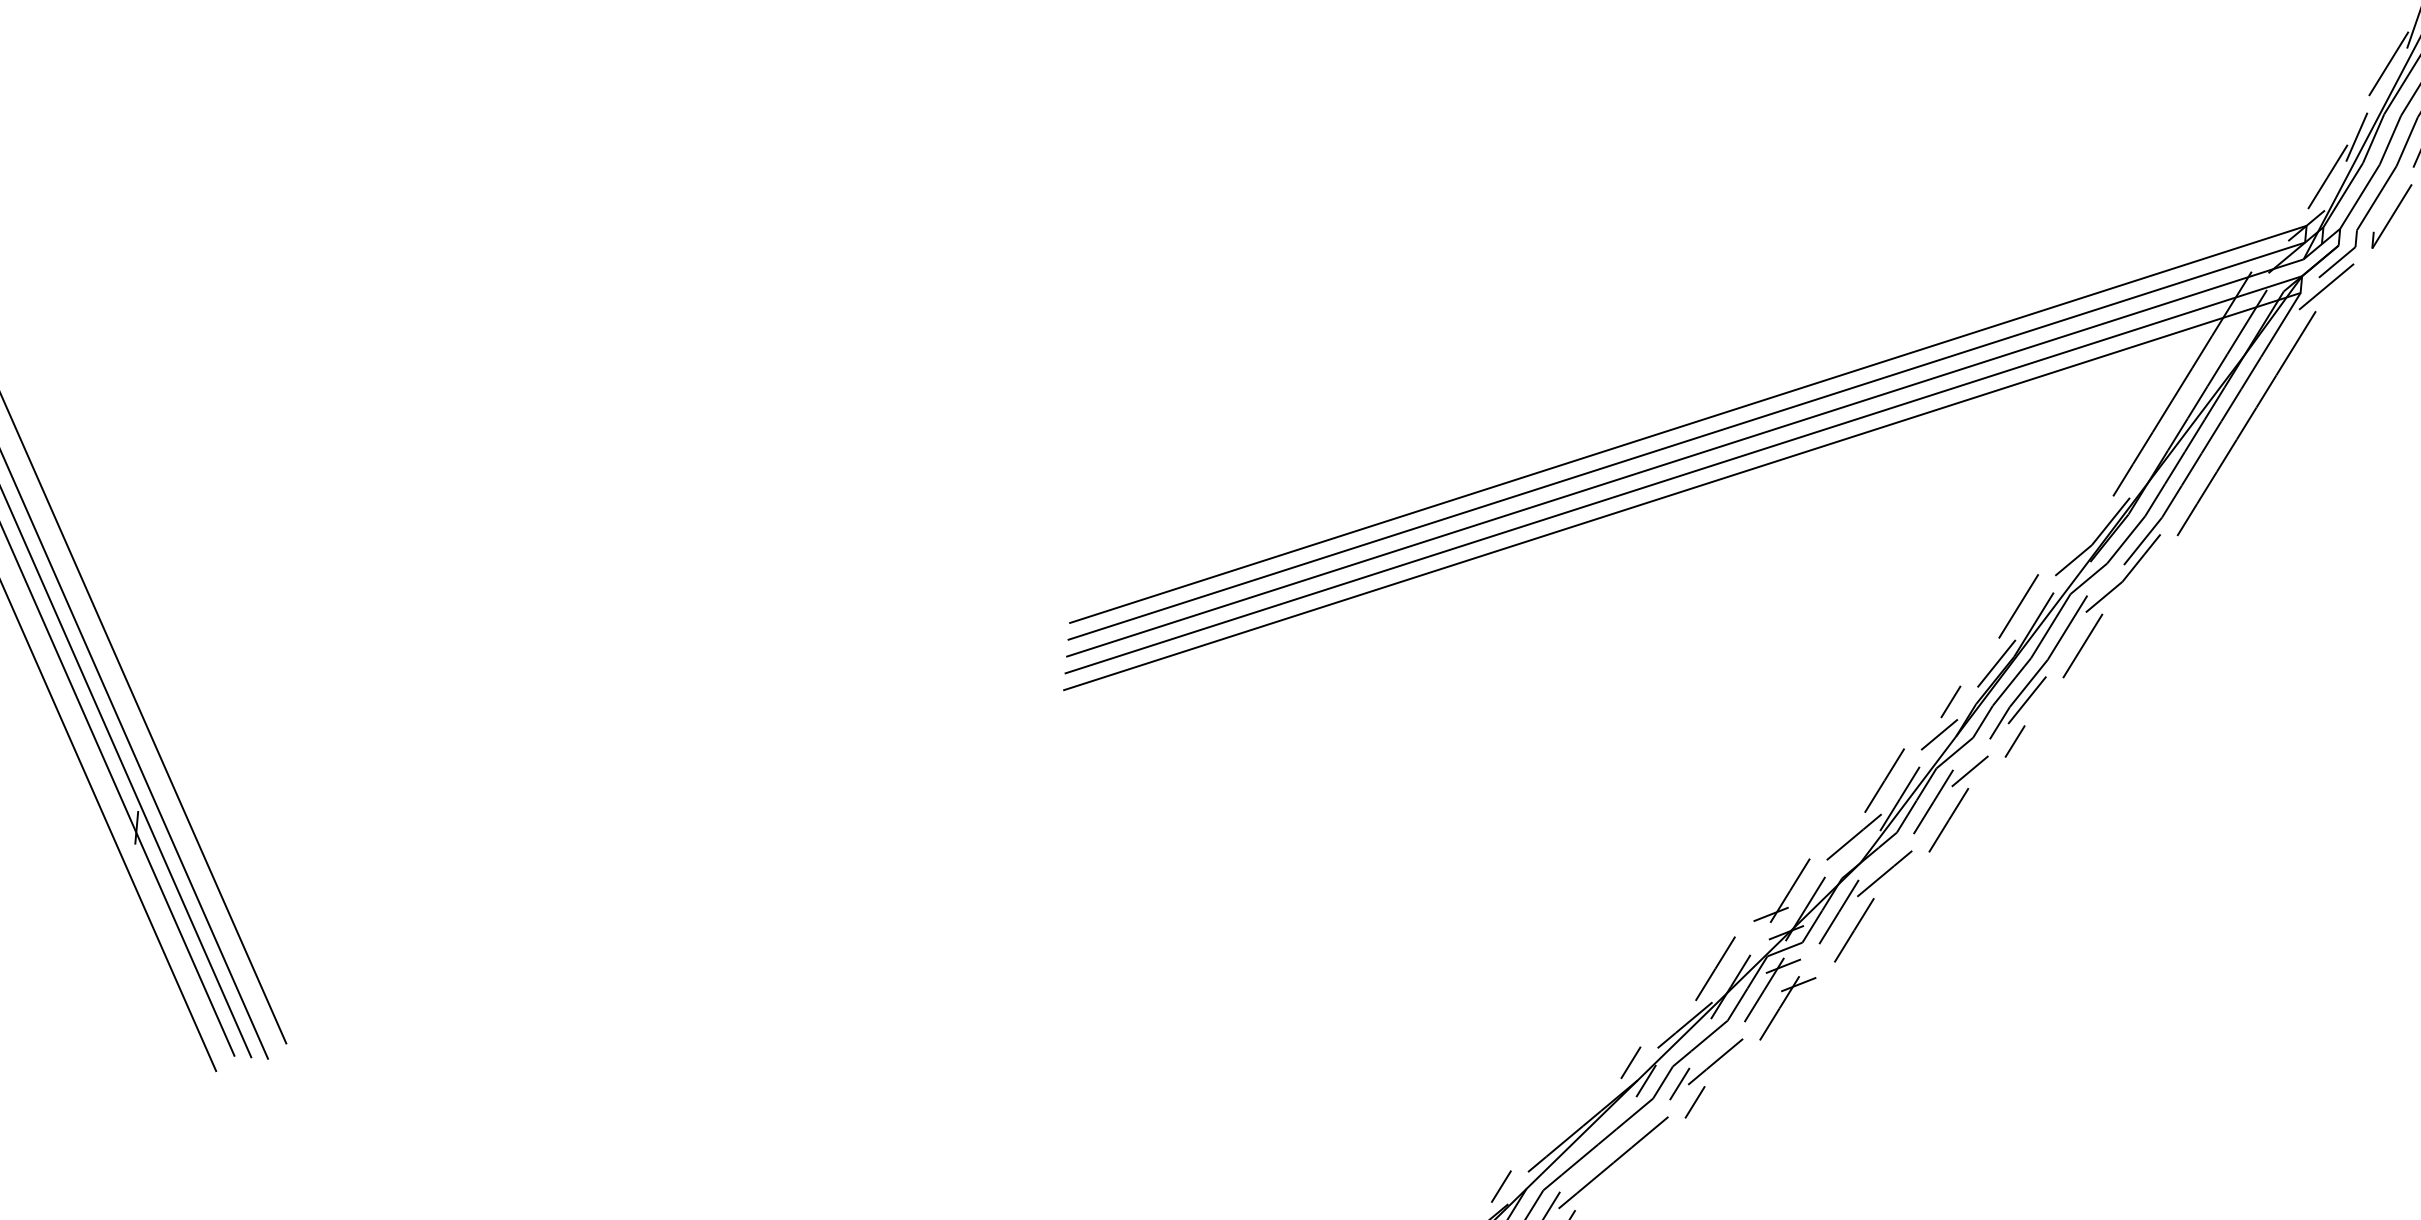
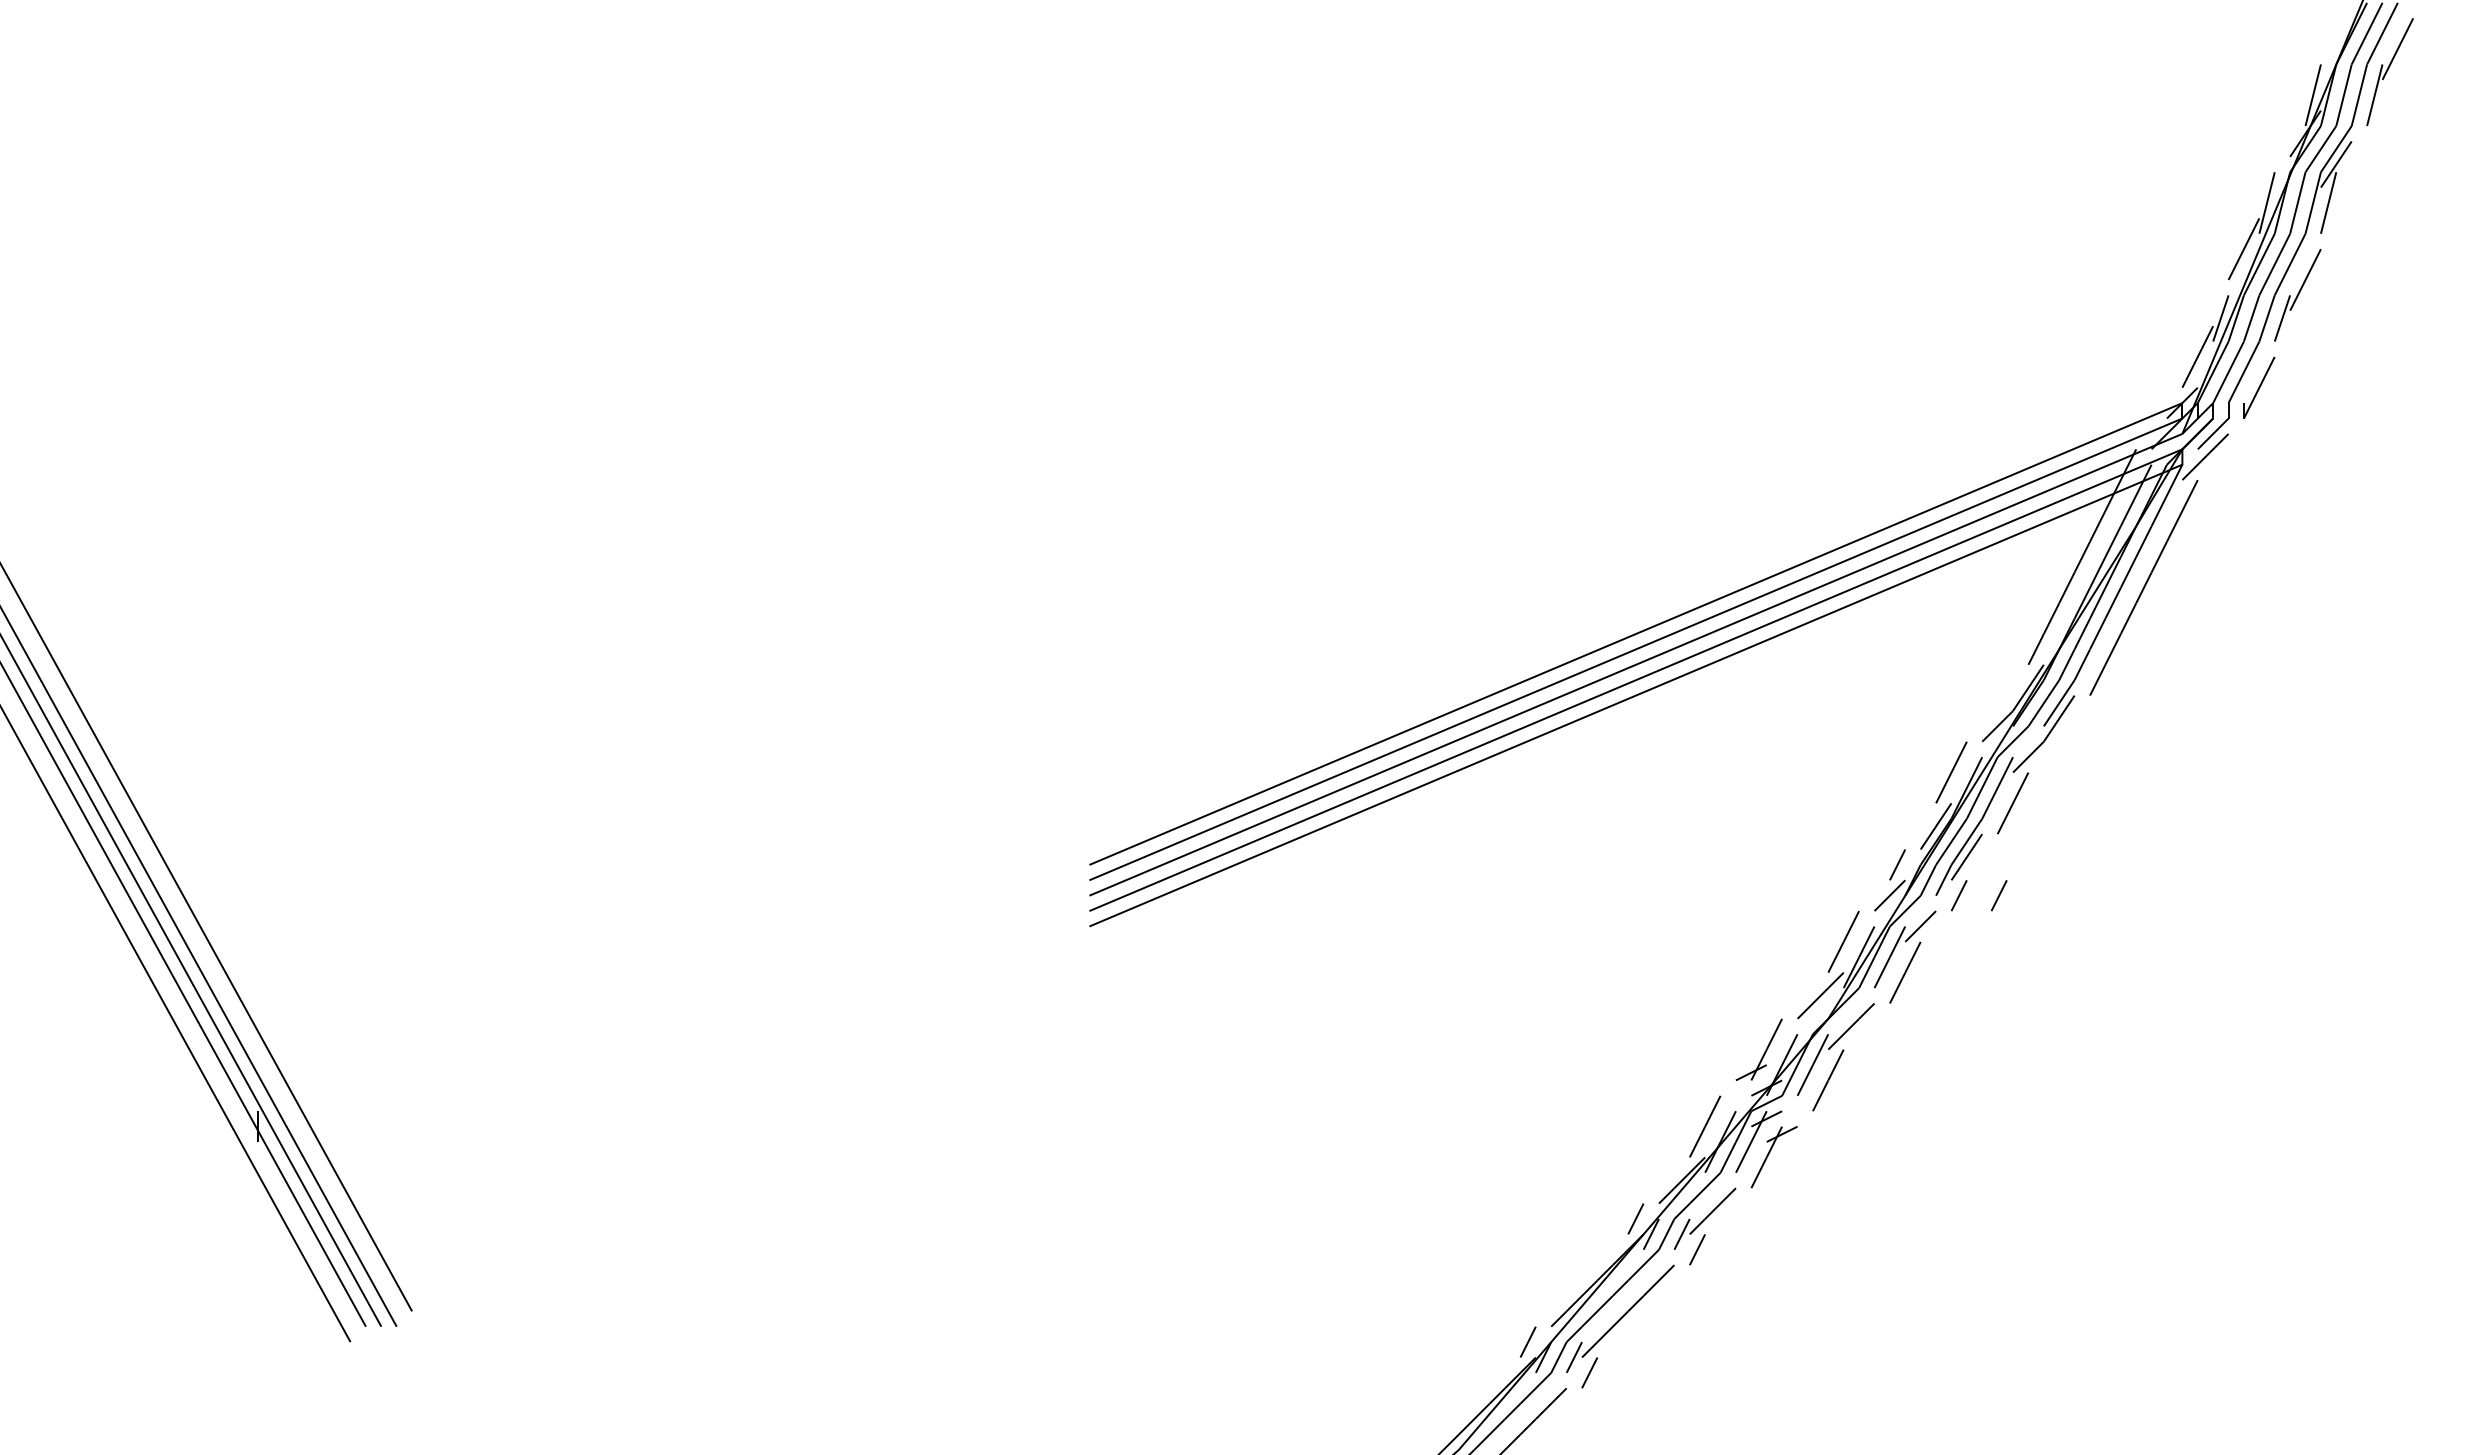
line: (2058, 745) -> (1998, 895), added

